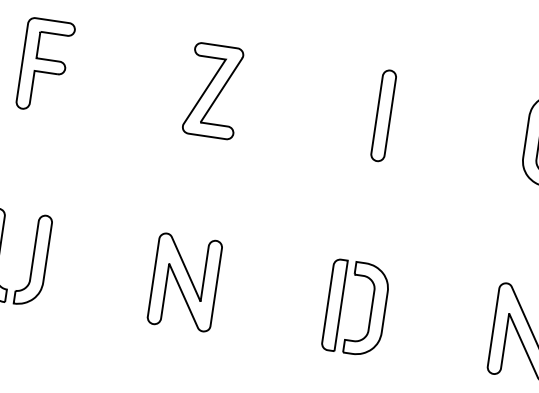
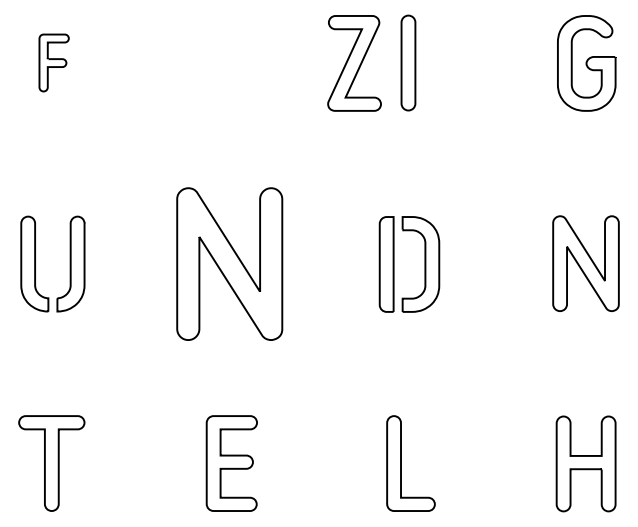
part: (45, 65) -> (53, 62), size x0.6
part: (213, 91) -> (354, 63), moved
part: (184, 281) -> (229, 263), size x1.6

